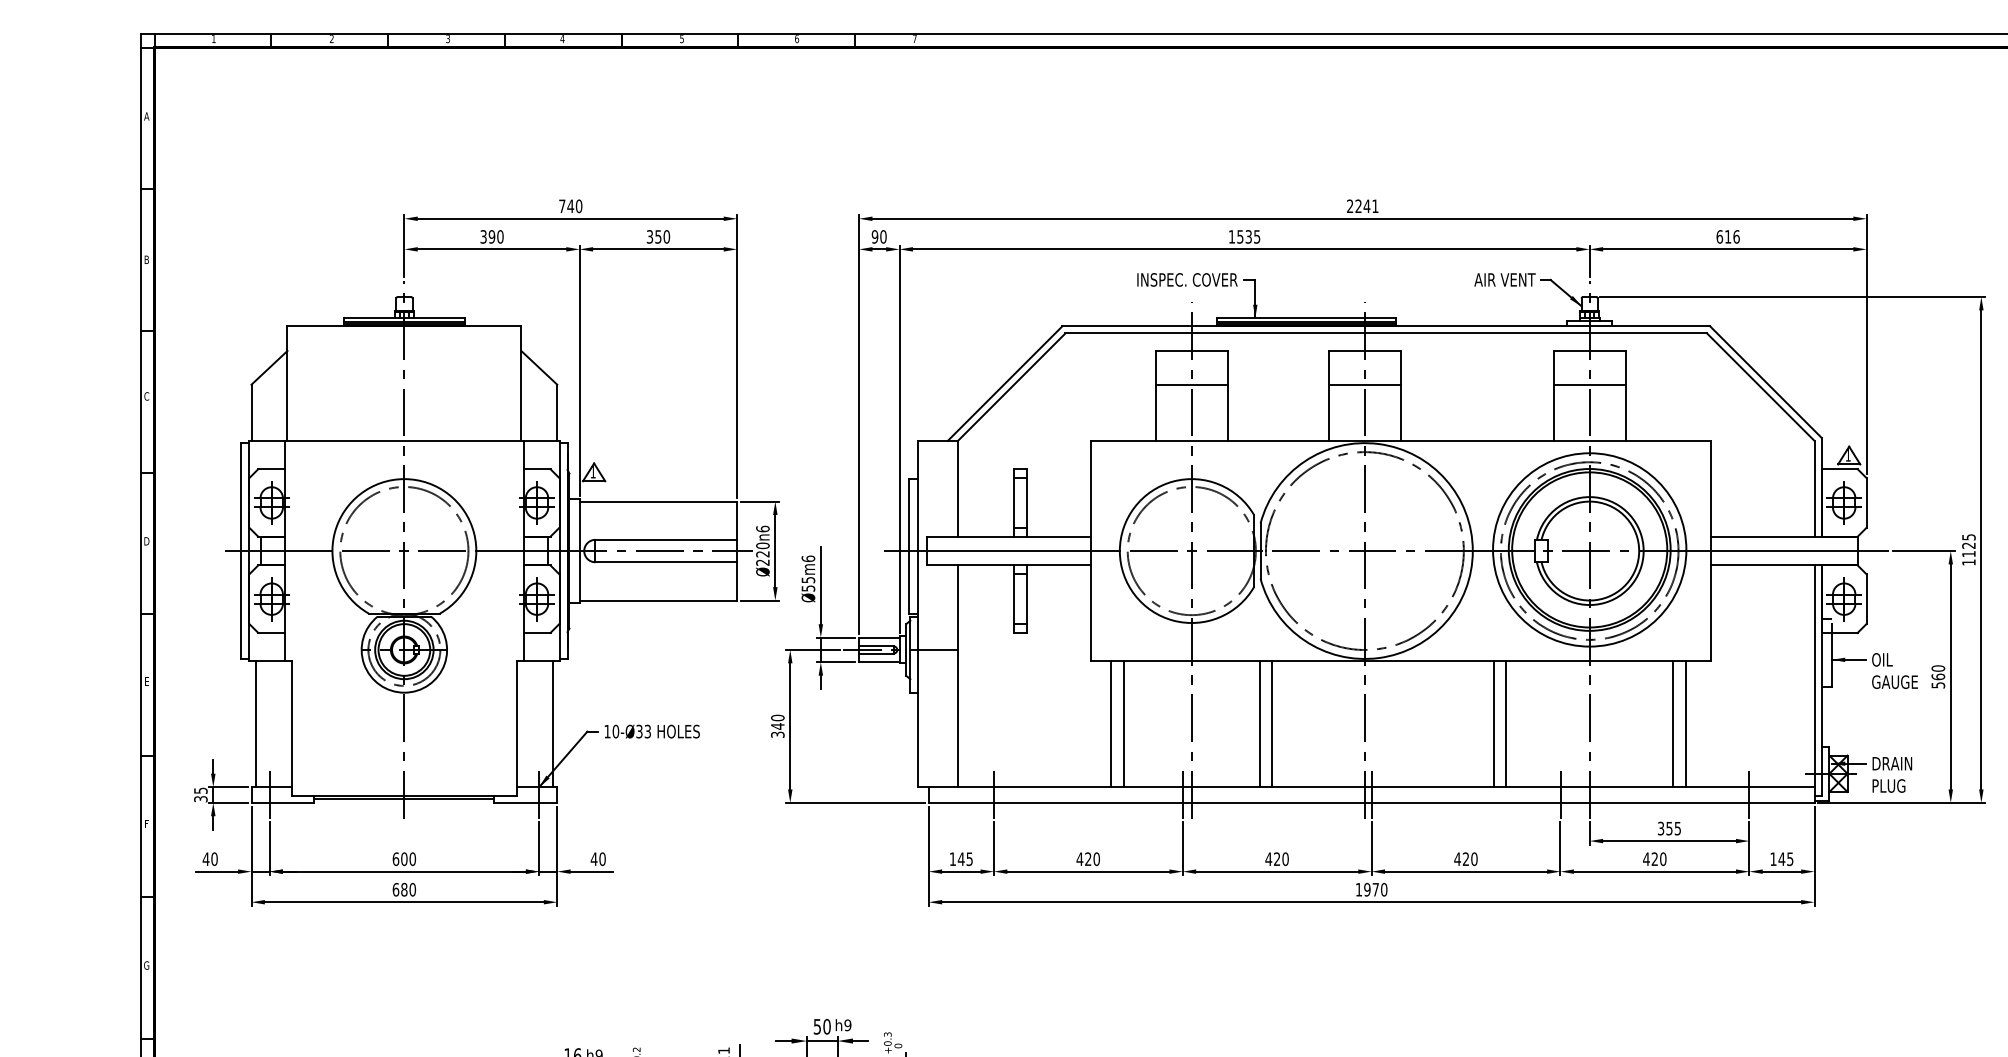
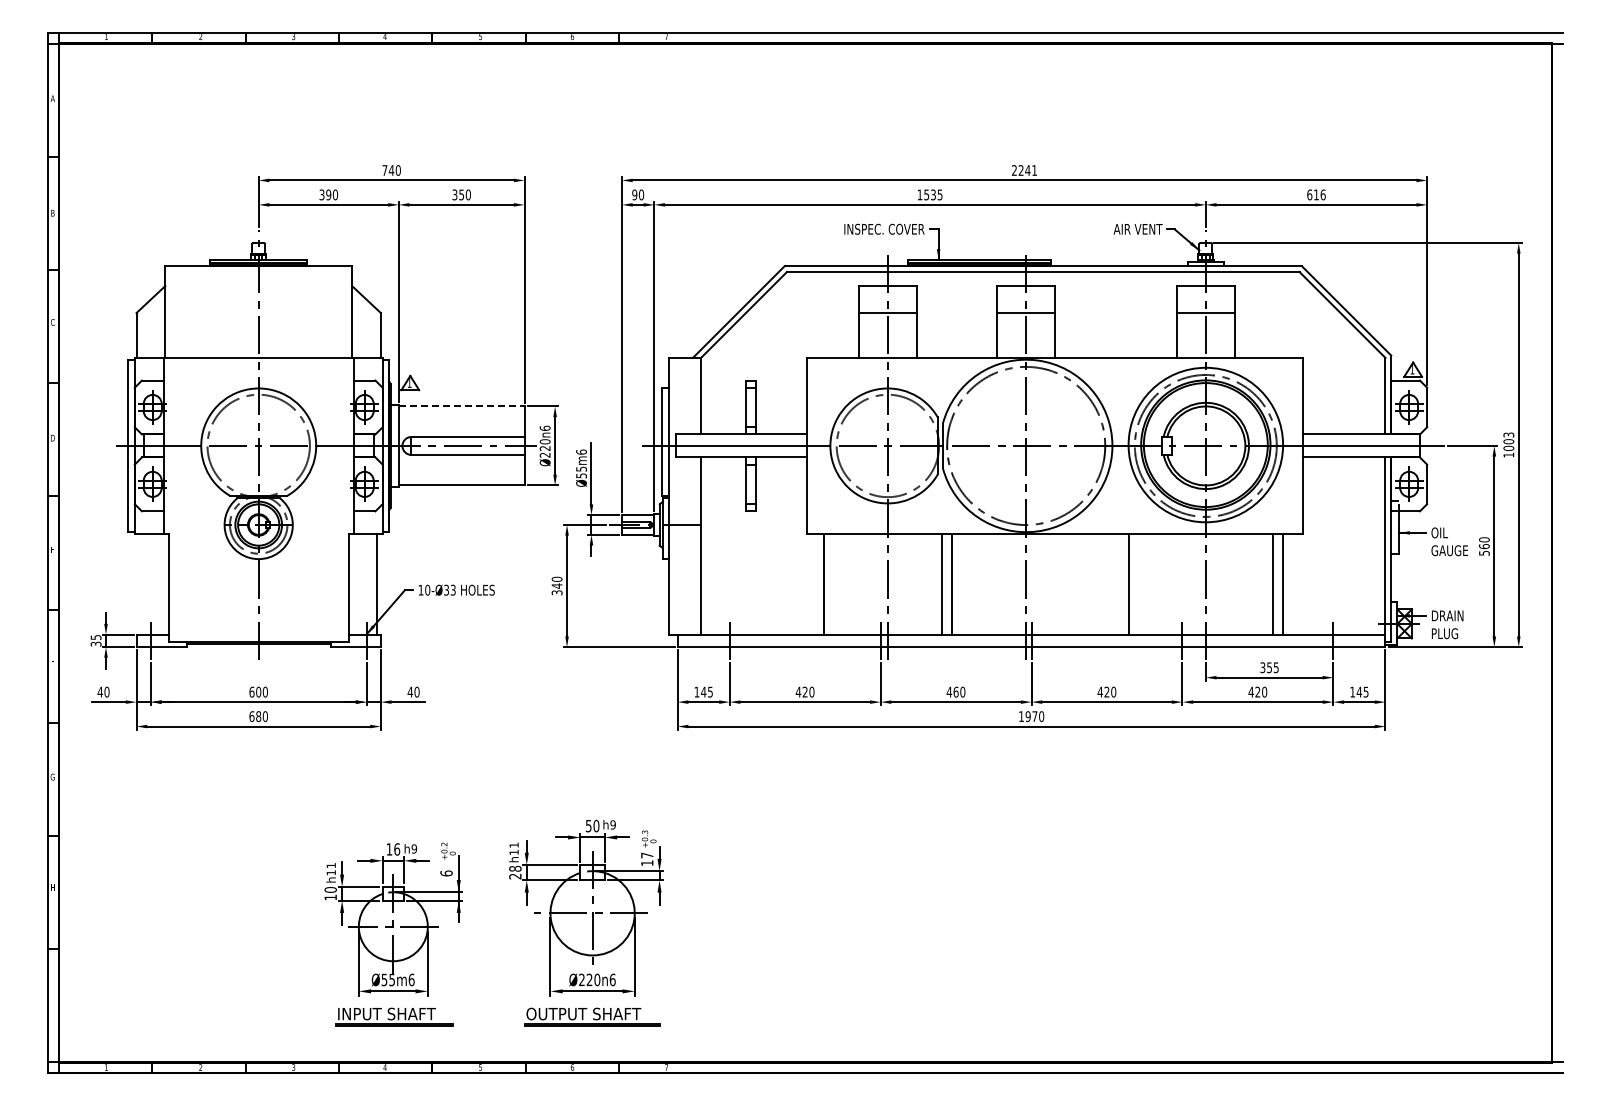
line: (658, 501) -> (461, 406), solid -> dashed
text: (1968, 545) -> (1508, 441), 1125 -> 1003
line: (256, 723) -> (140, 583), removed
line: (1123, 723) -> (833, 583), removed
line: (1506, 723) -> (1139, 583), removed
text: (1276, 858) -> (955, 691), 420 -> 460

